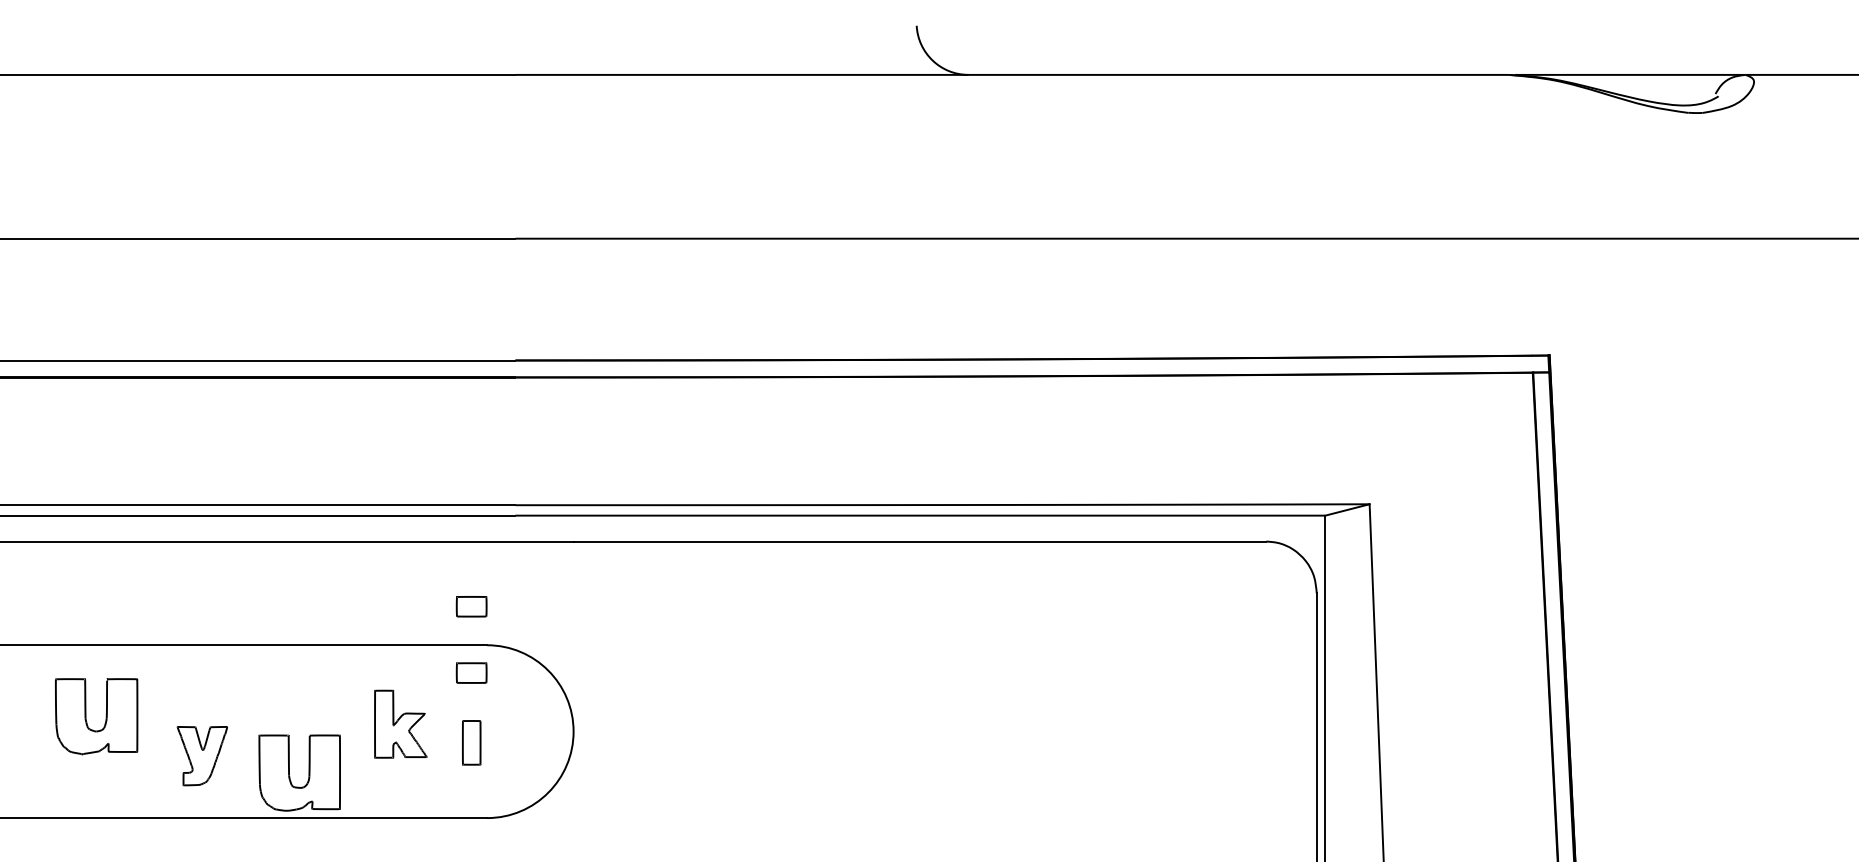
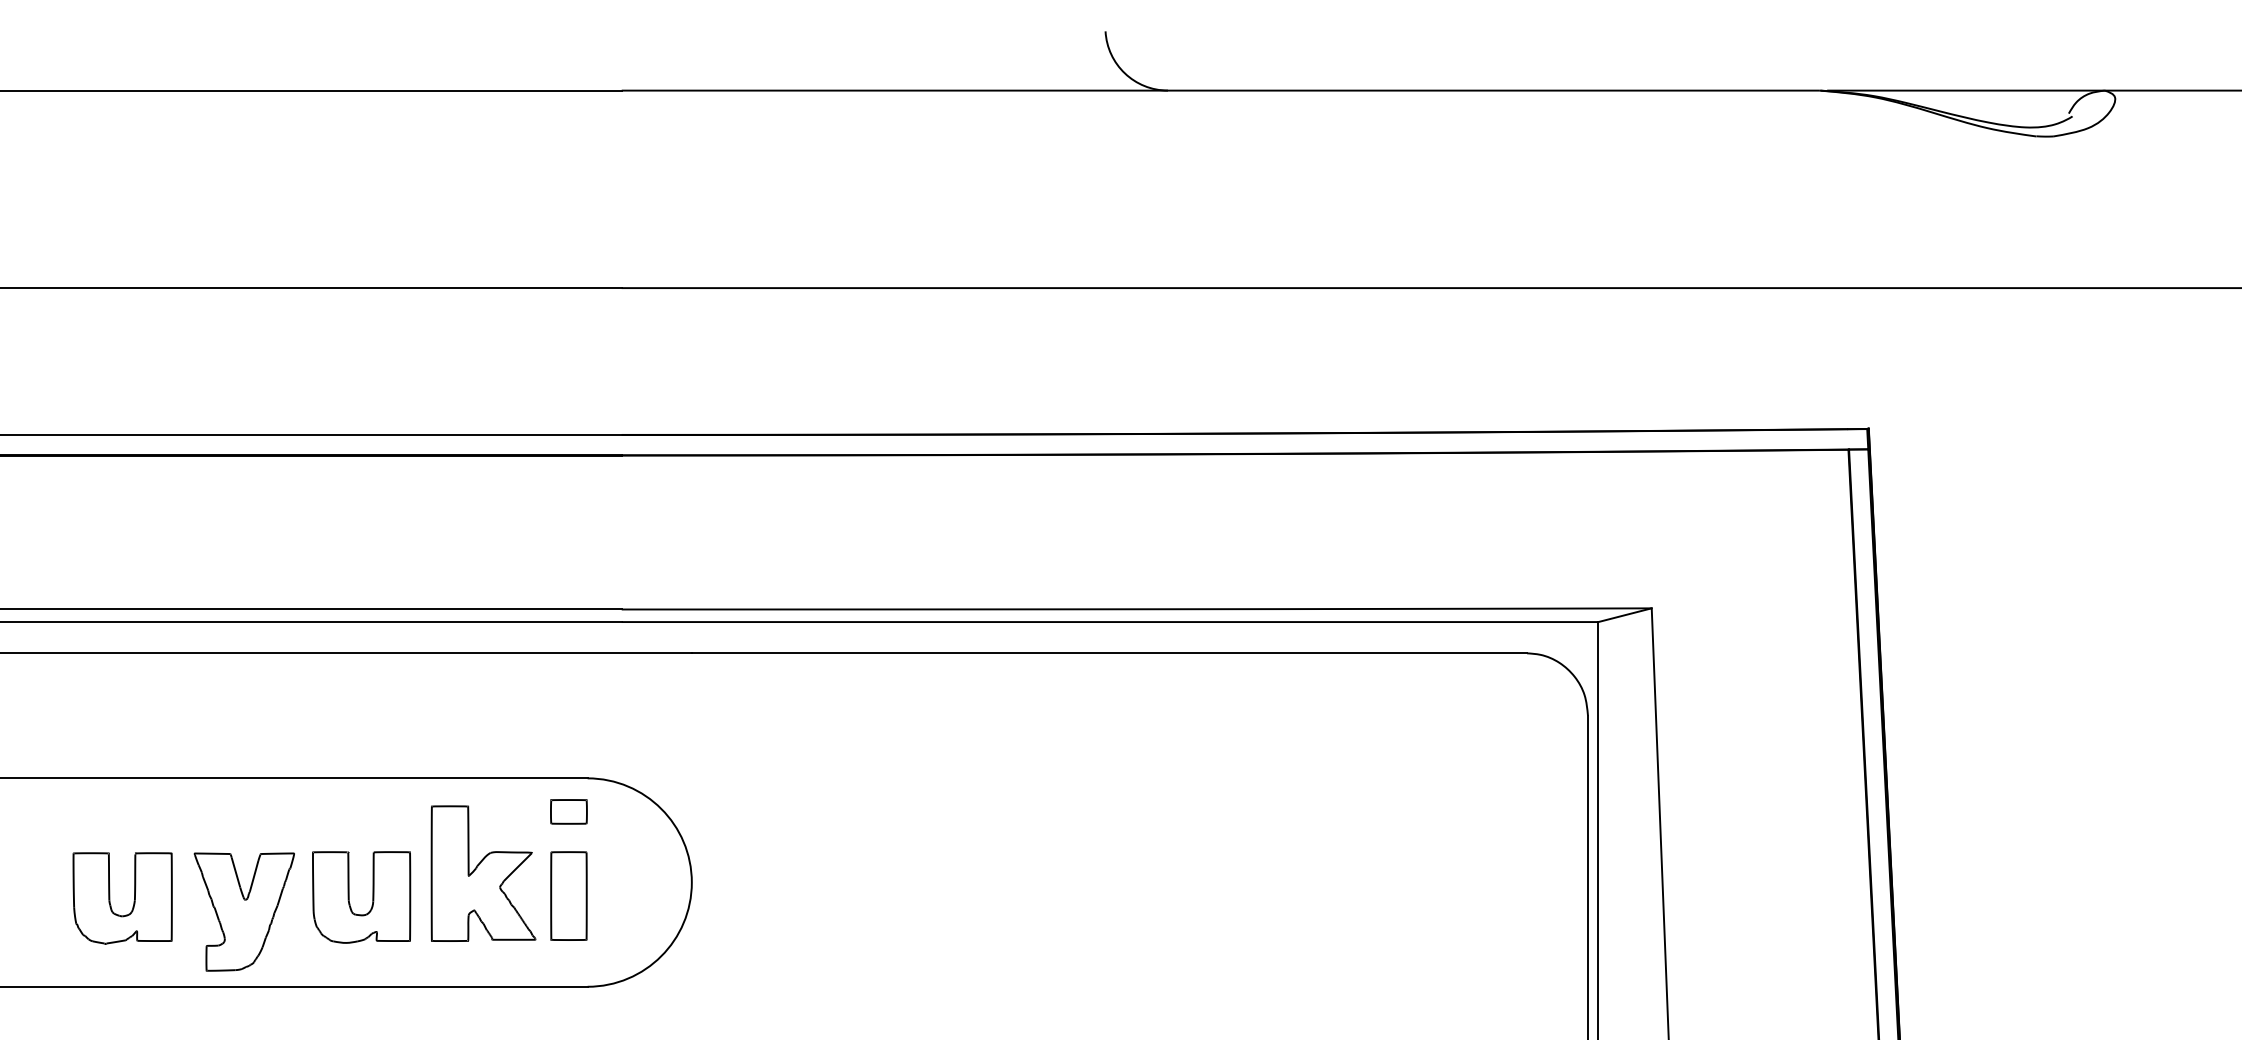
part: (471, 606) -> (568, 731), removed
part: (105, 719) -> (133, 901), moved
part: (400, 724) -> (483, 873), size x1.67
part: (471, 742) -> (568, 895), size x1.67
part: (201, 755) -> (243, 911), size x1.67
part: (308, 773) -> (372, 897), moved

